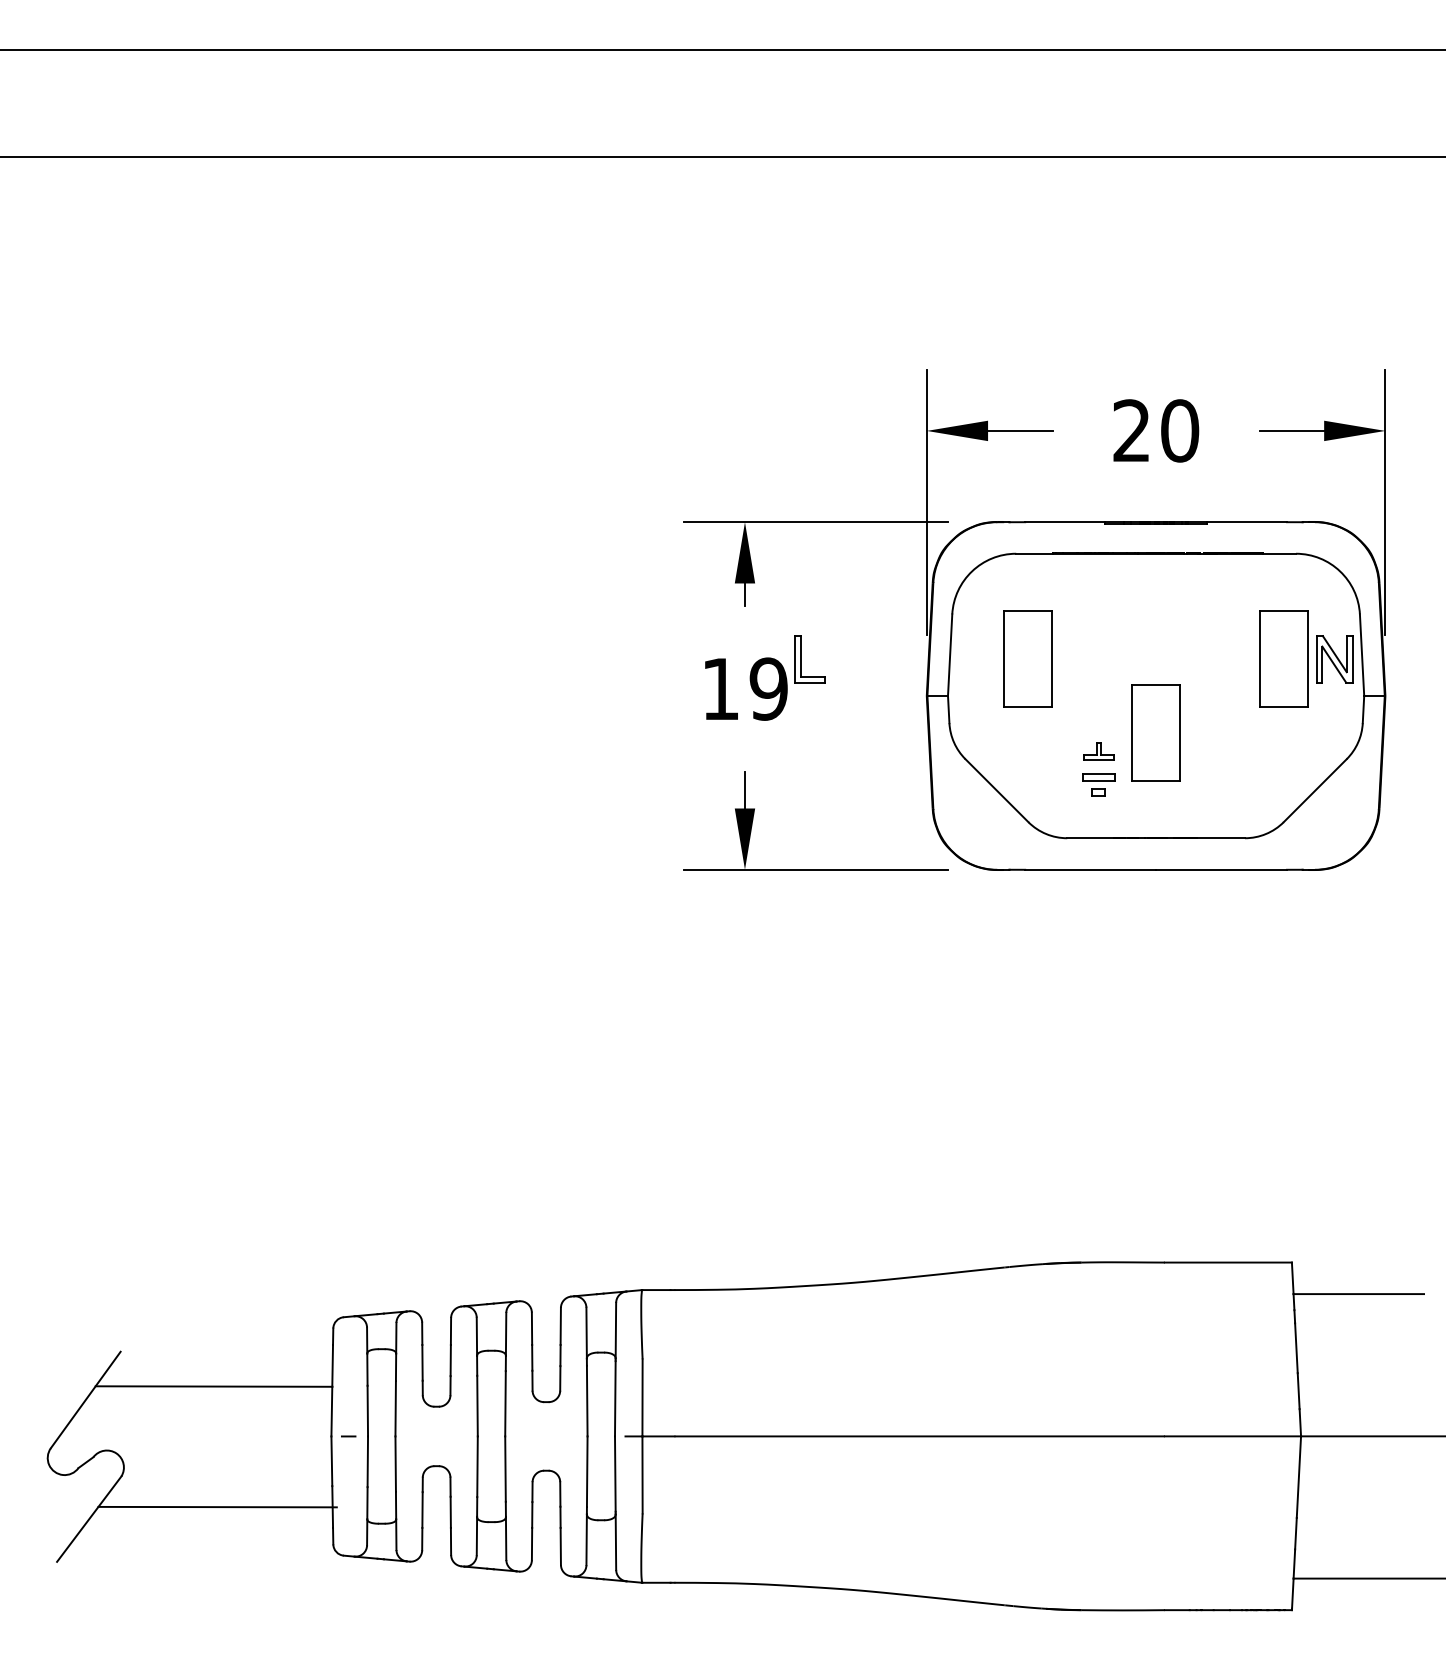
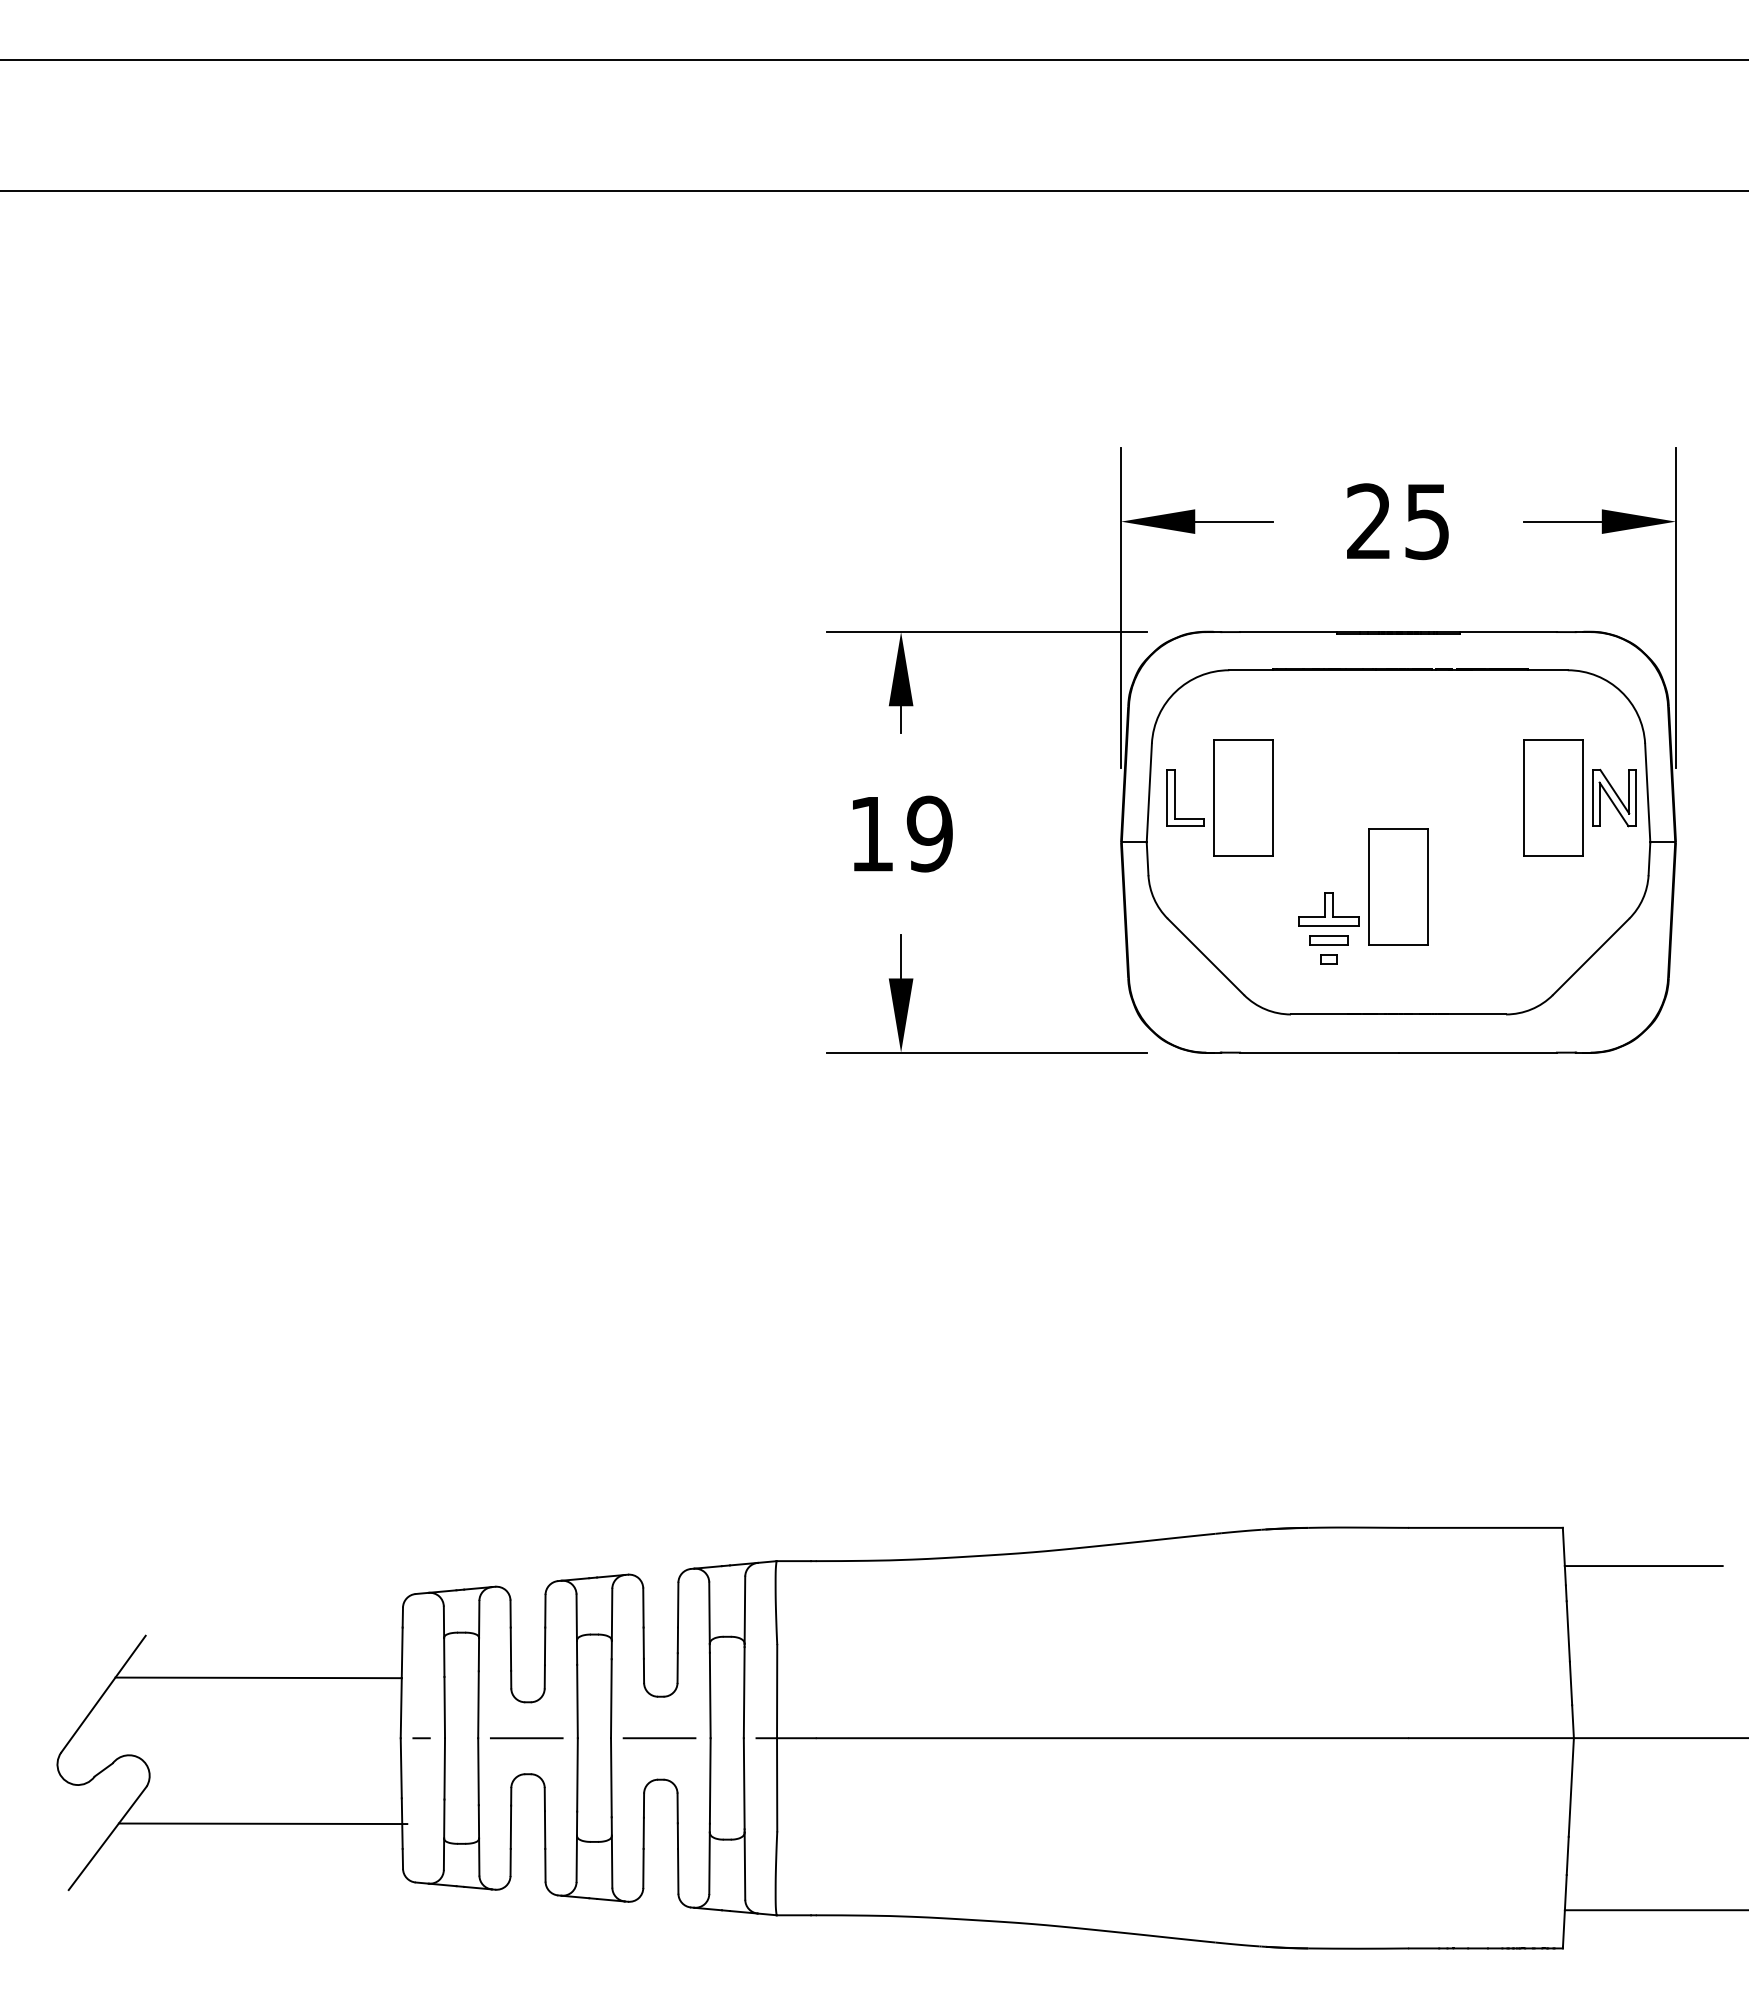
text: (1180, 430) -> (1427, 521), 20 -> 25
part: (801, 658) -> (1175, 797), moved
part: (1098, 751) -> (1328, 909), size x1.67
line: (435, 1436) -> (526, 1738), added
line: (545, 1436) -> (659, 1738), added

